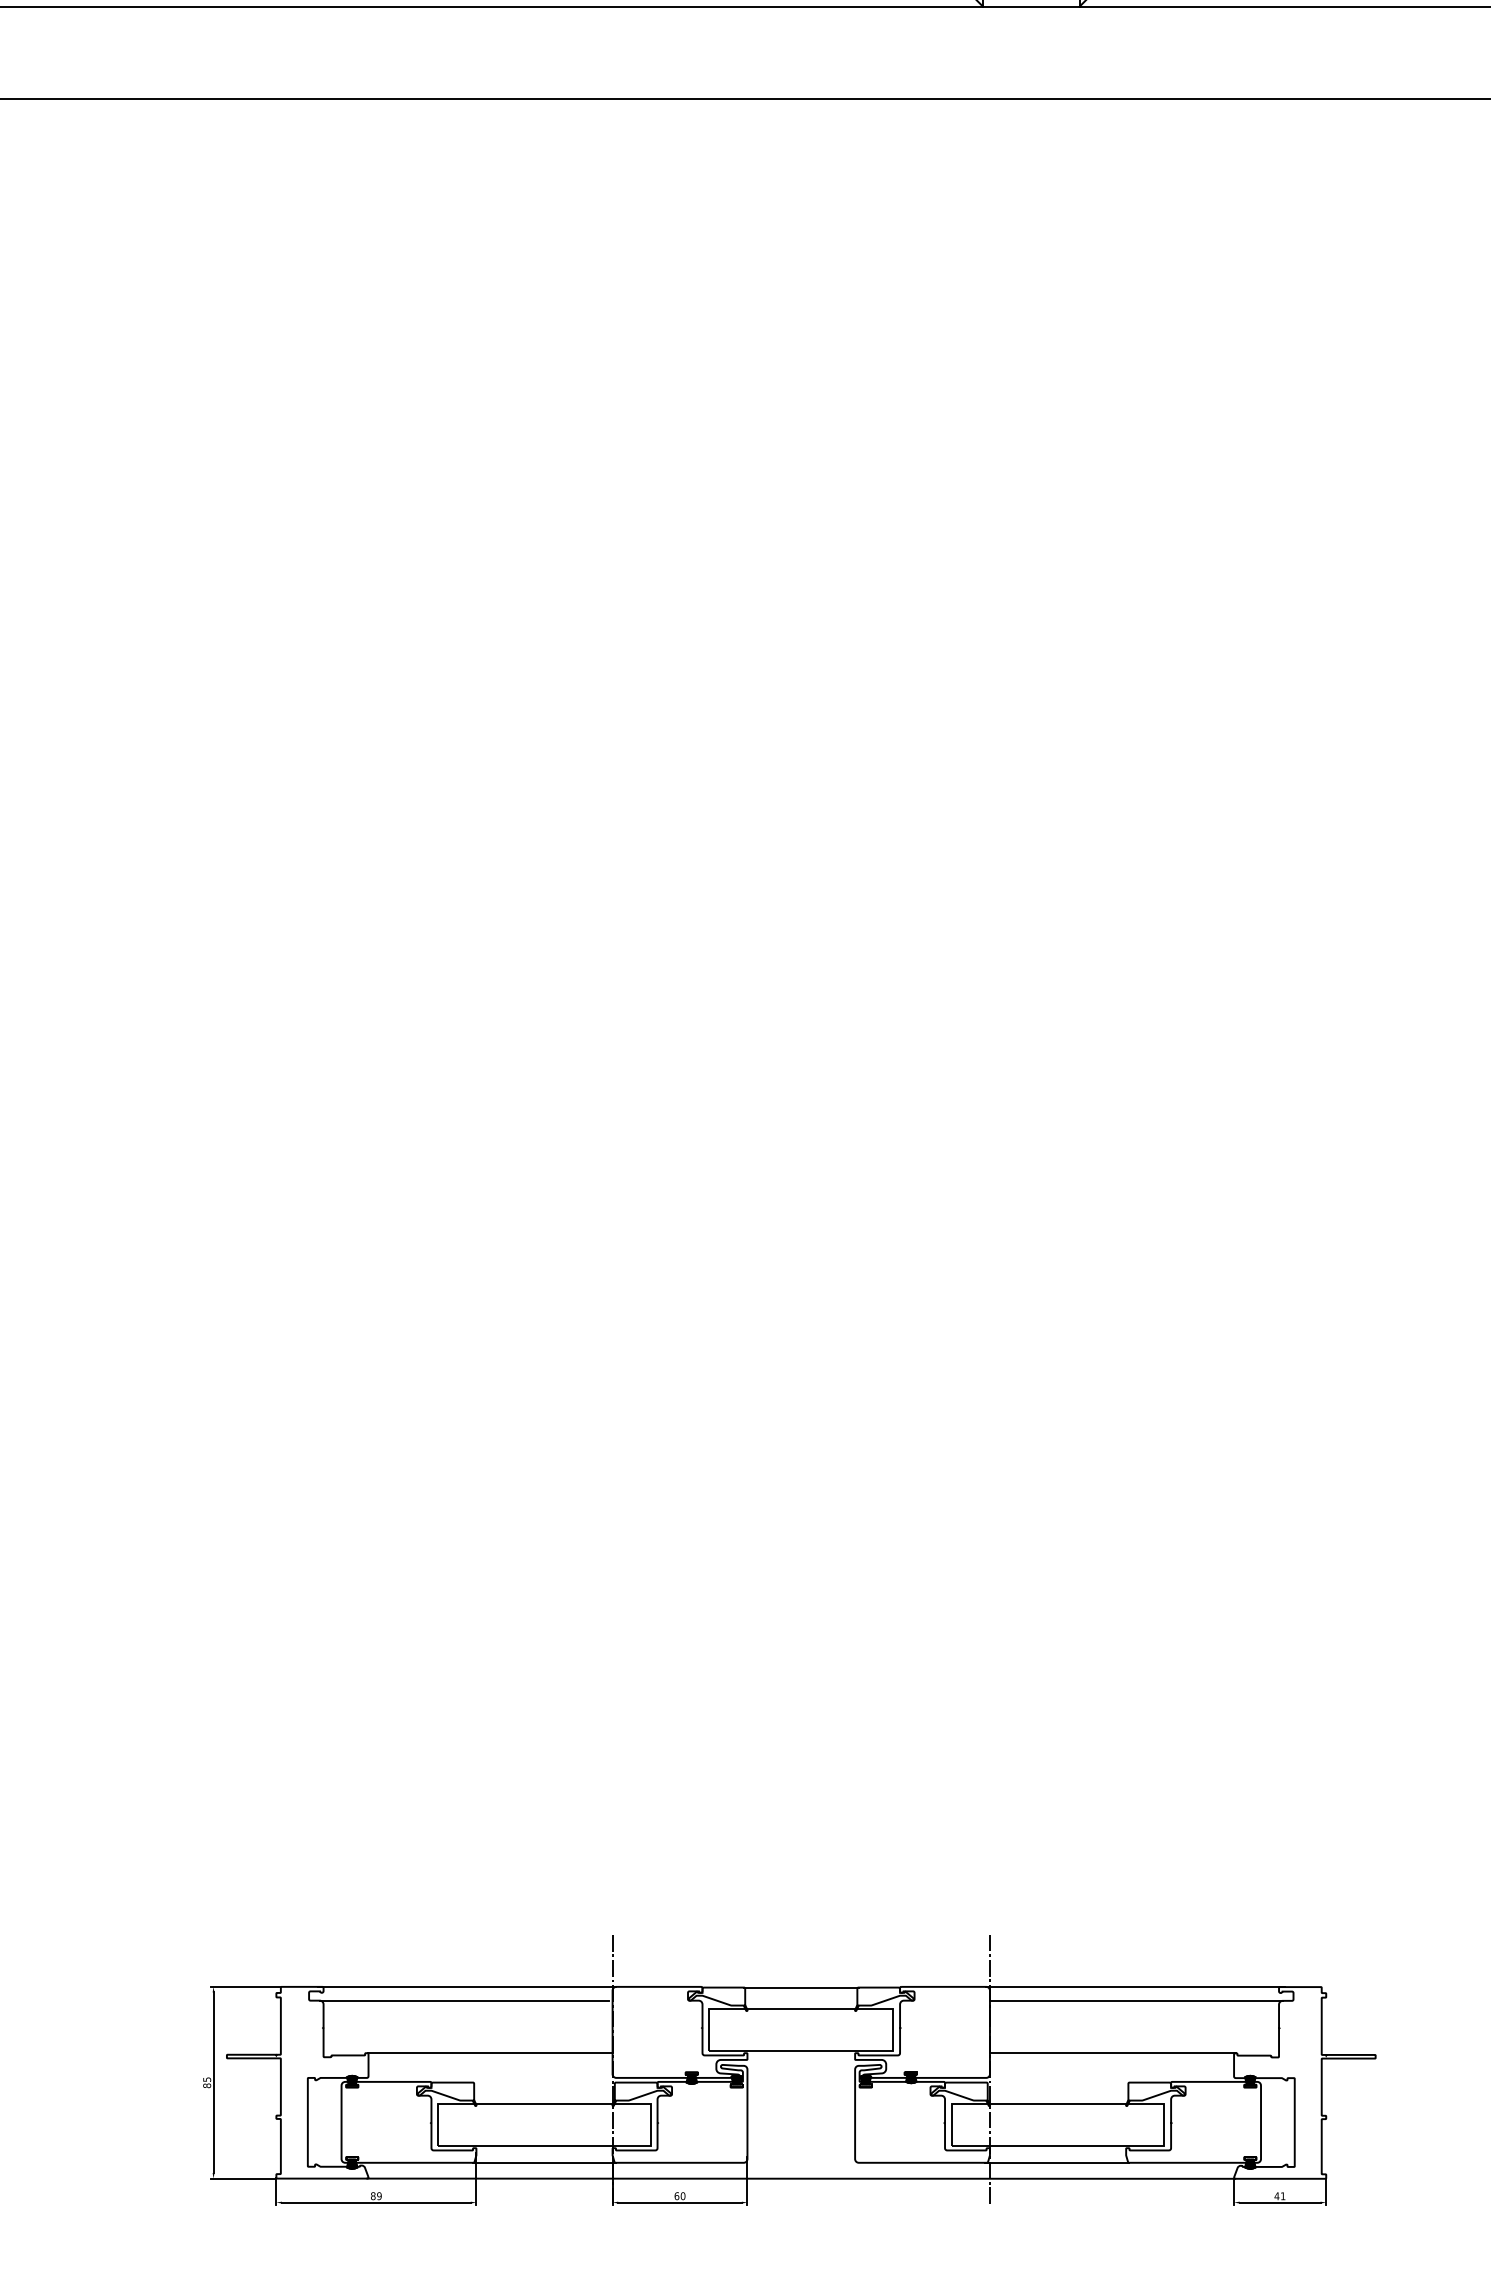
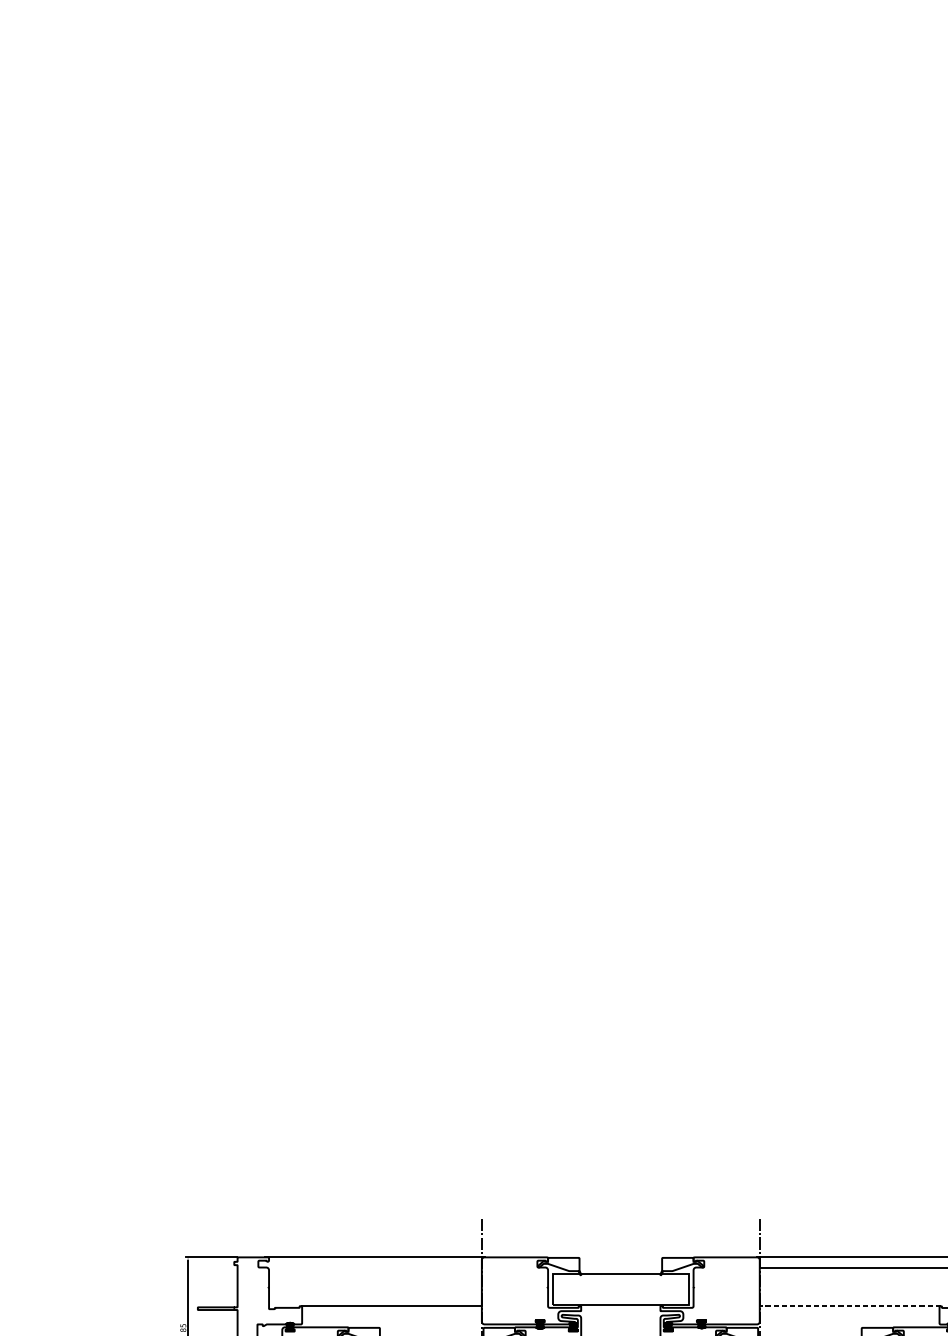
line: (801, 1987) -> (620, 1257), removed
line: (463, 2000) -> (372, 1267), removed
line: (1112, 2053) -> (850, 1306), solid -> dashed

